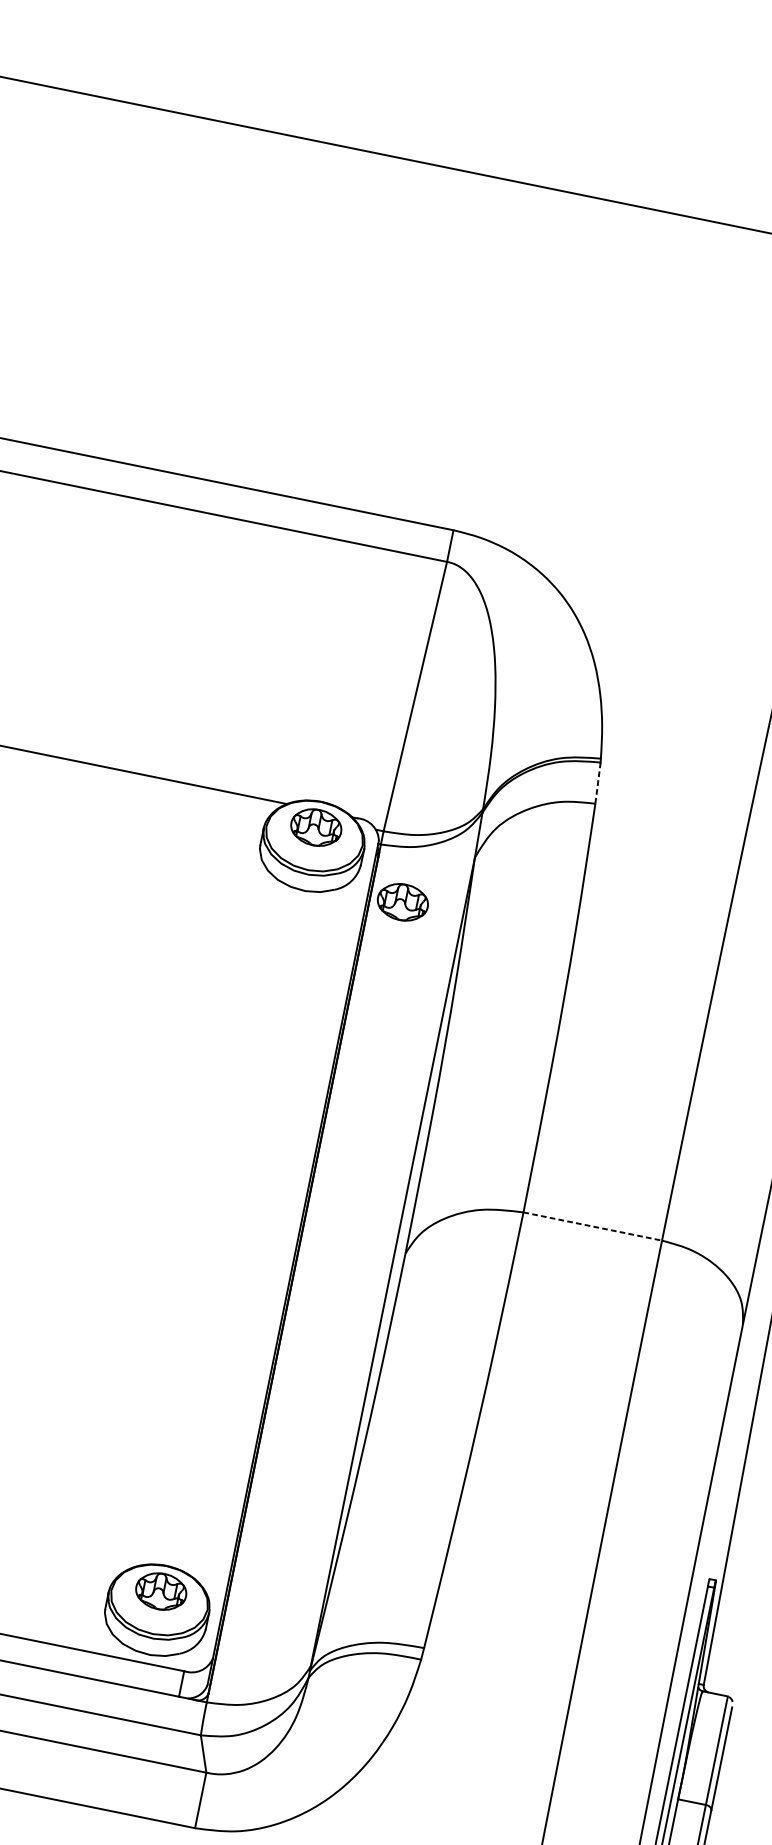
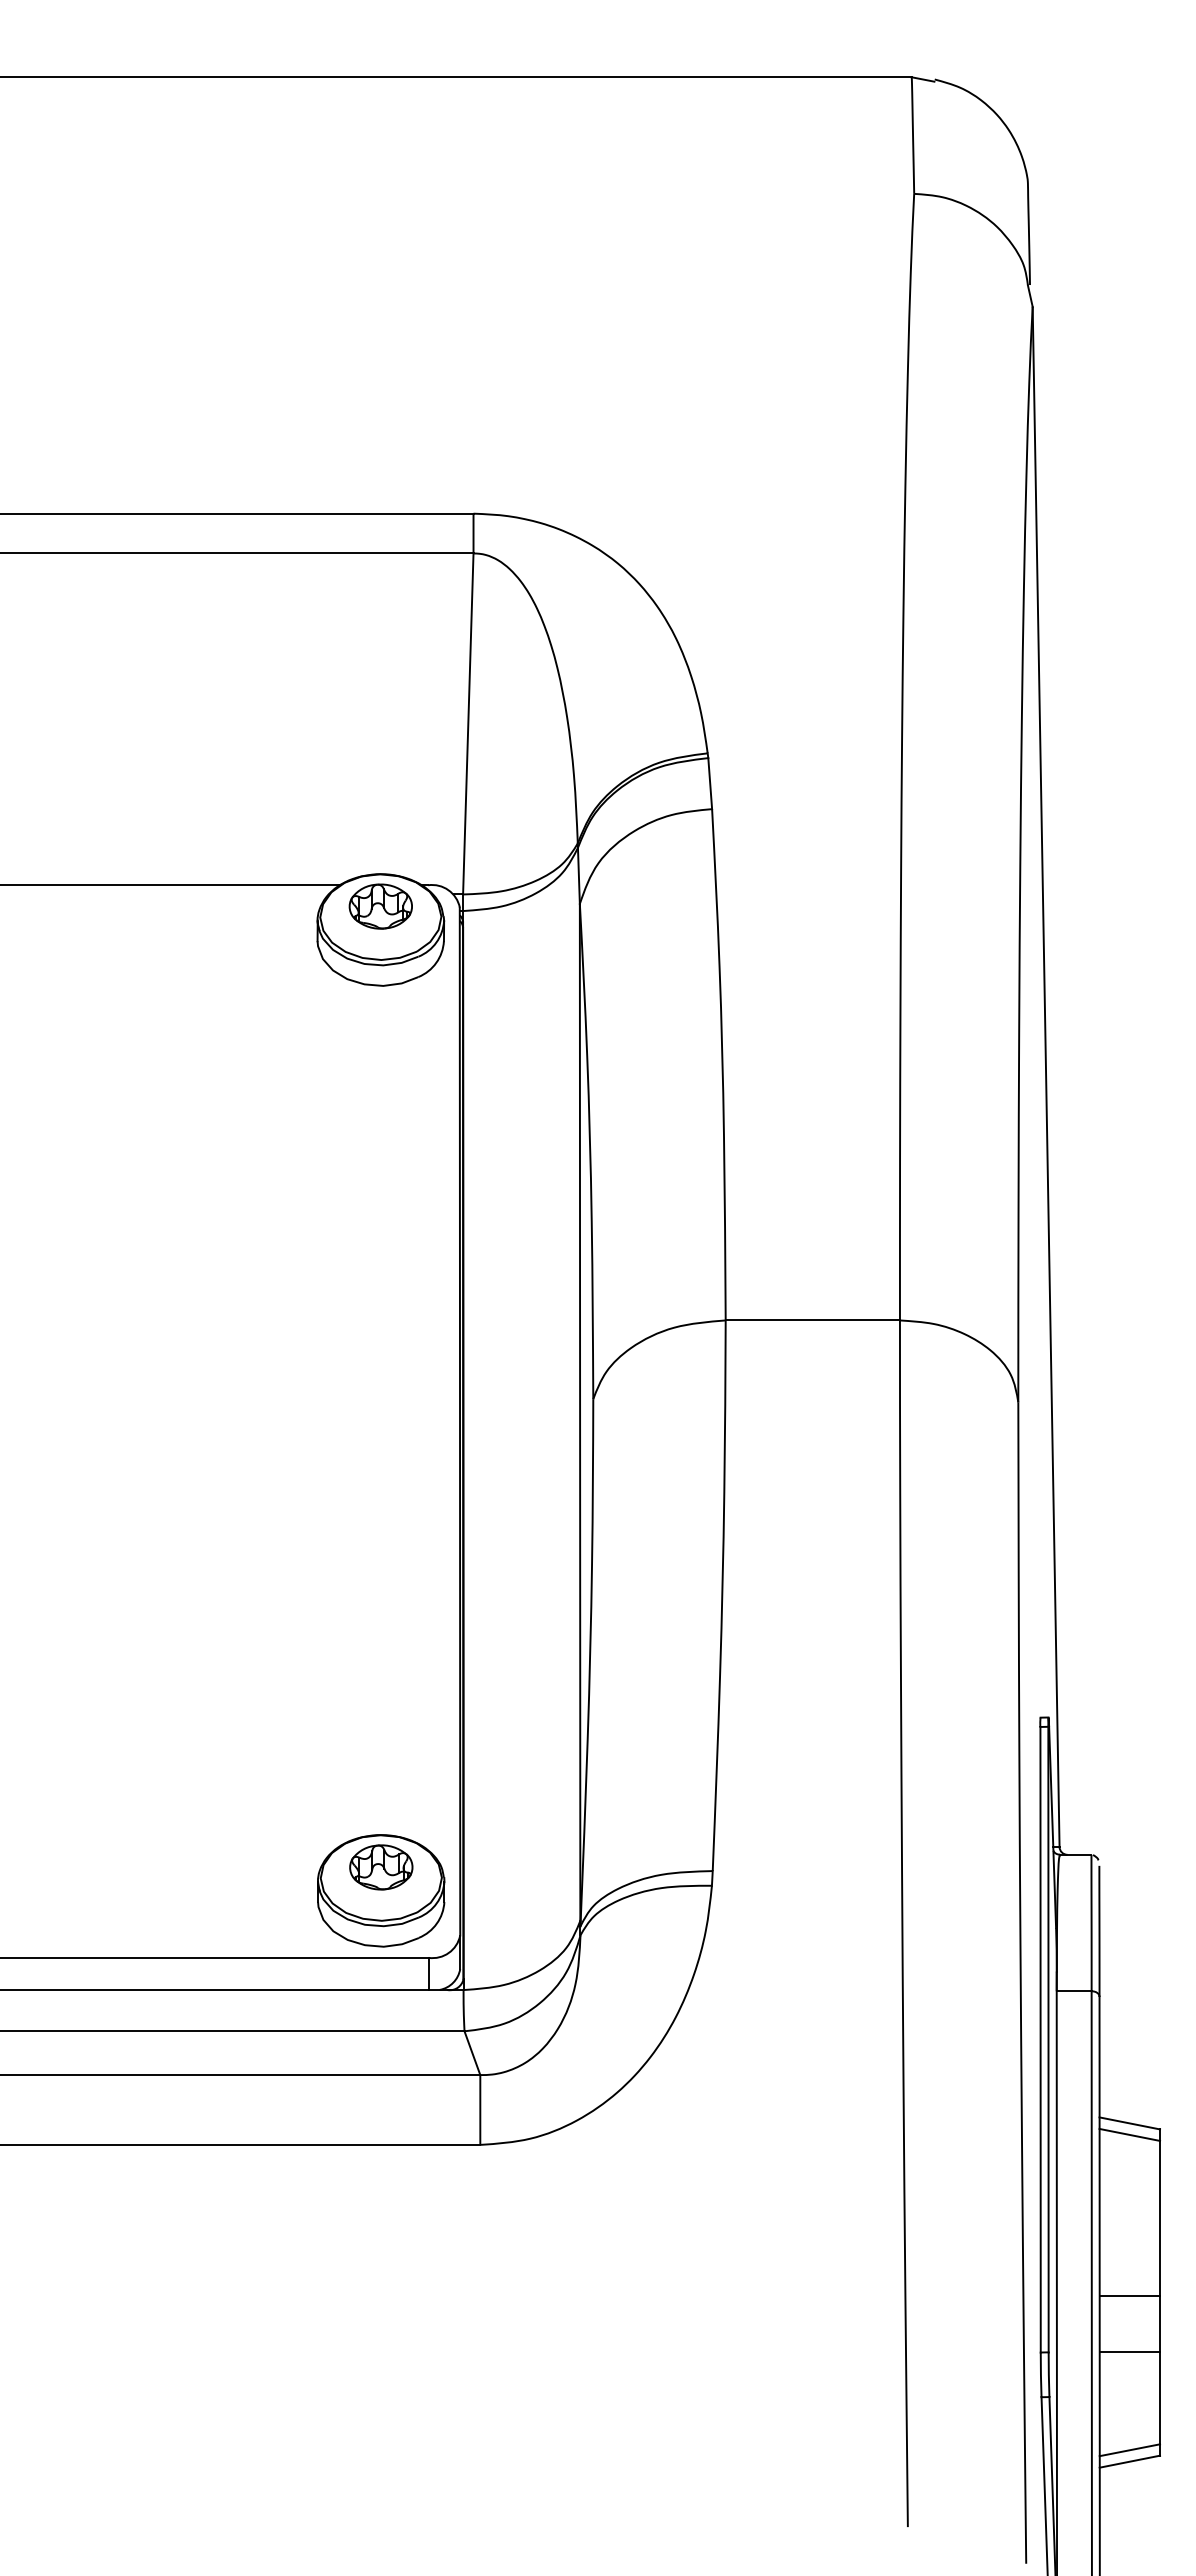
line: (598, 783) -> (710, 783), dashed -> solid
part: (402, 902) -> (503, 975), removed
line: (593, 1226) -> (813, 1320), dashed -> solid

